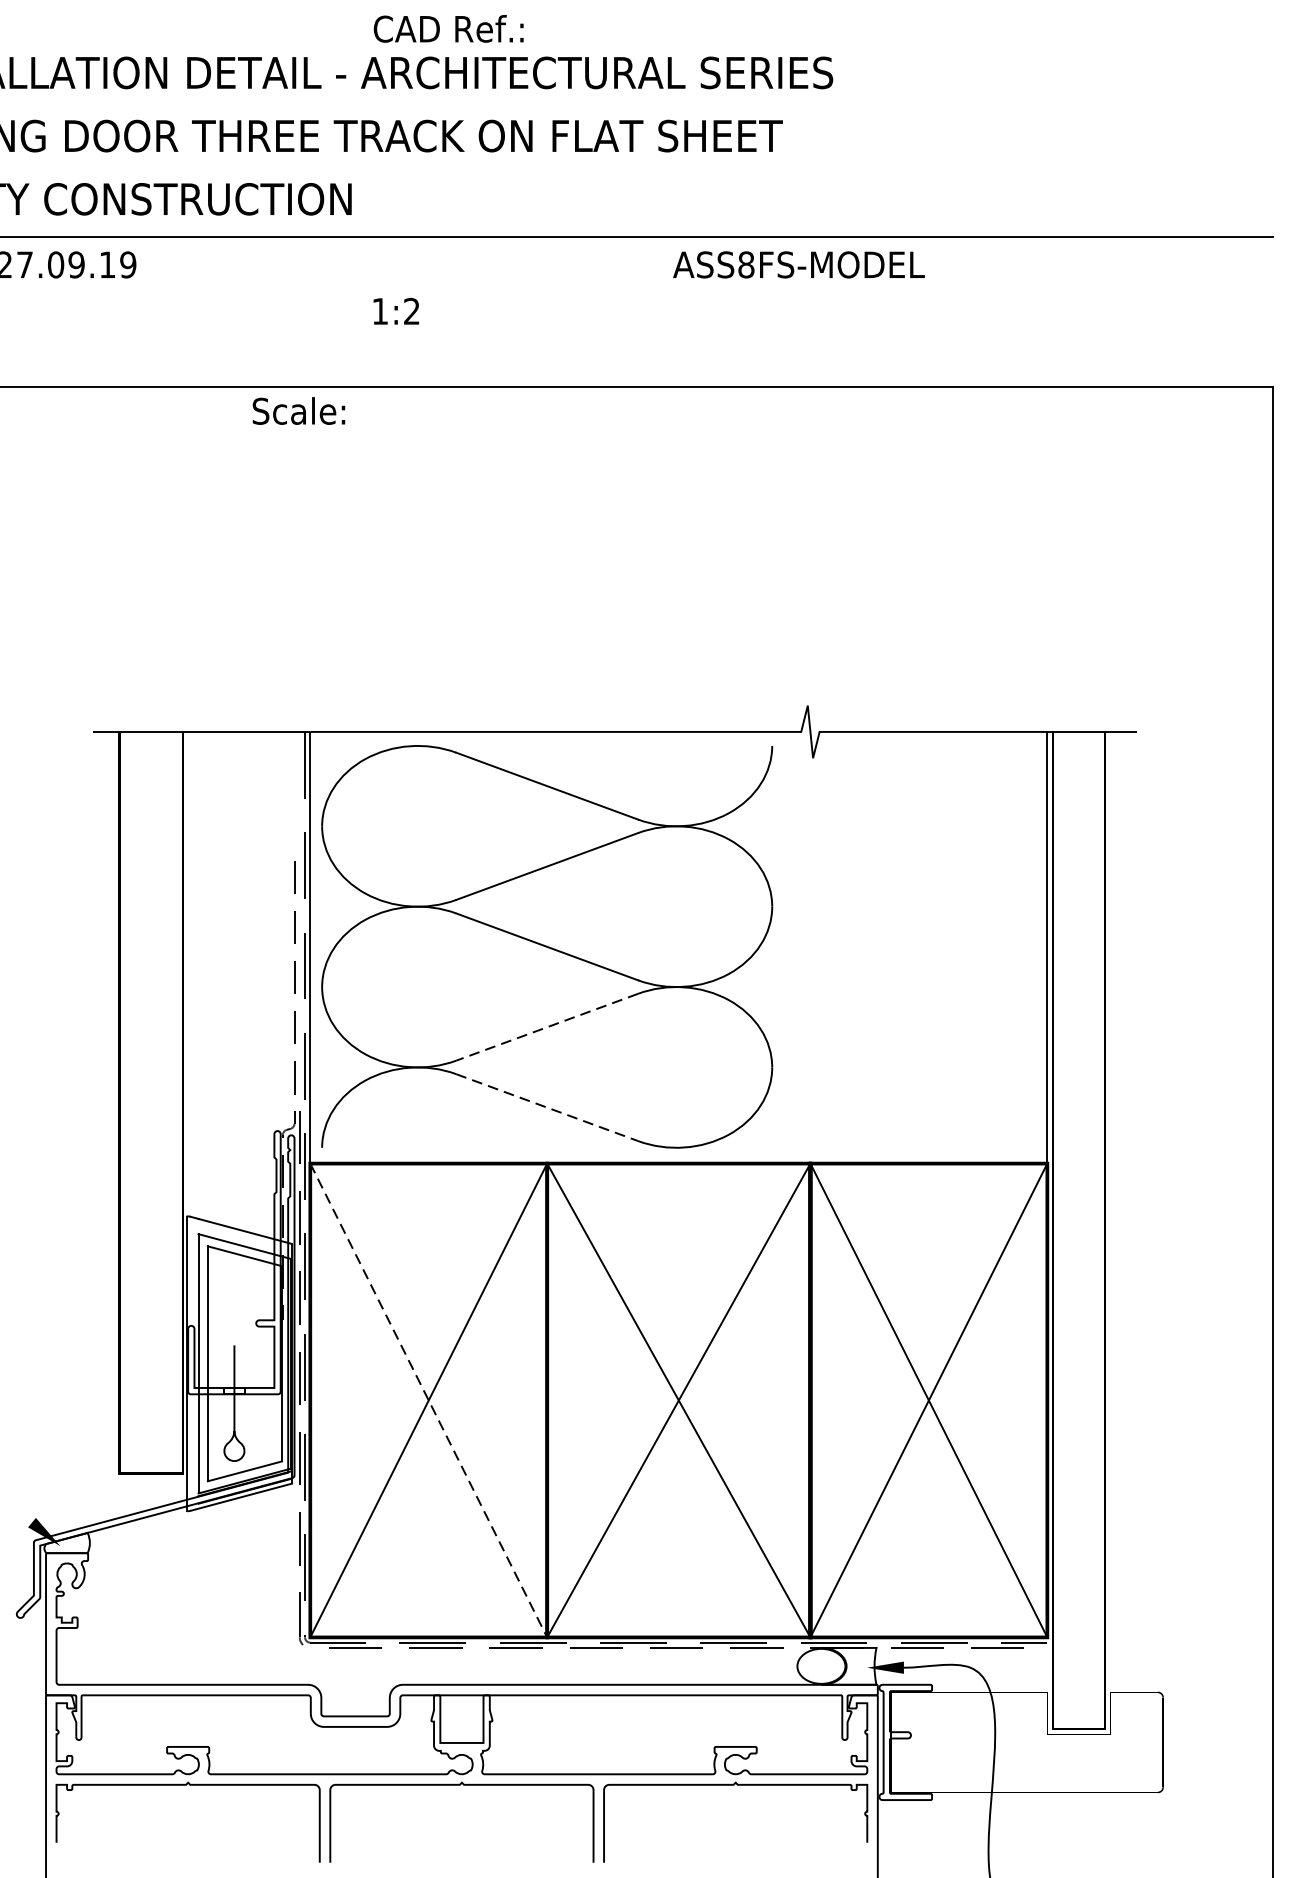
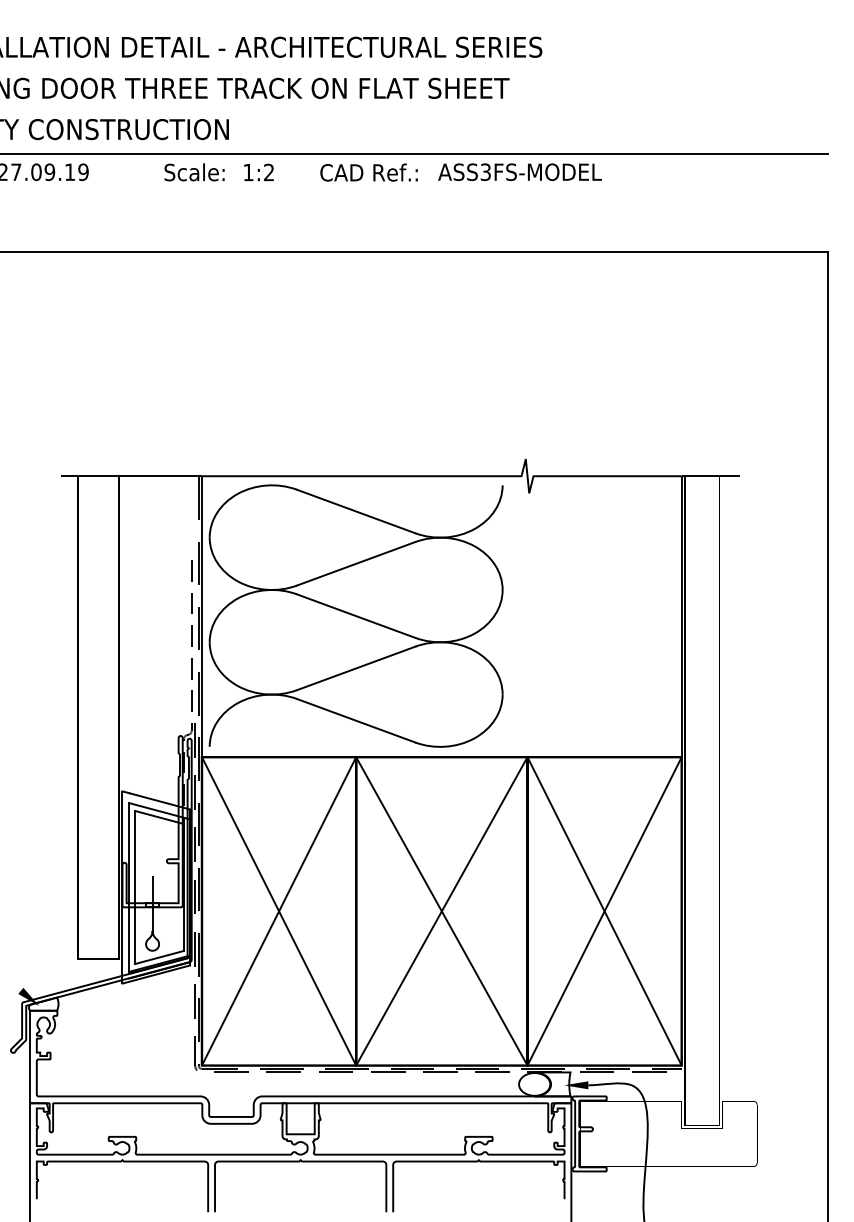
text: (447, 28) -> (368, 172), moved
text: (745, 265) -> (485, 172), ASS8FS-MODEL -> ASS3FS-MODEL
text: (395, 311) -> (258, 172), moved
text: (298, 411) -> (194, 172), moved
line: (546, 1027) -> (355, 668), dashed -> solid
line: (547, 1107) -> (356, 720), dashed -> solid
line: (429, 1400) -> (279, 911), dashed -> solid

